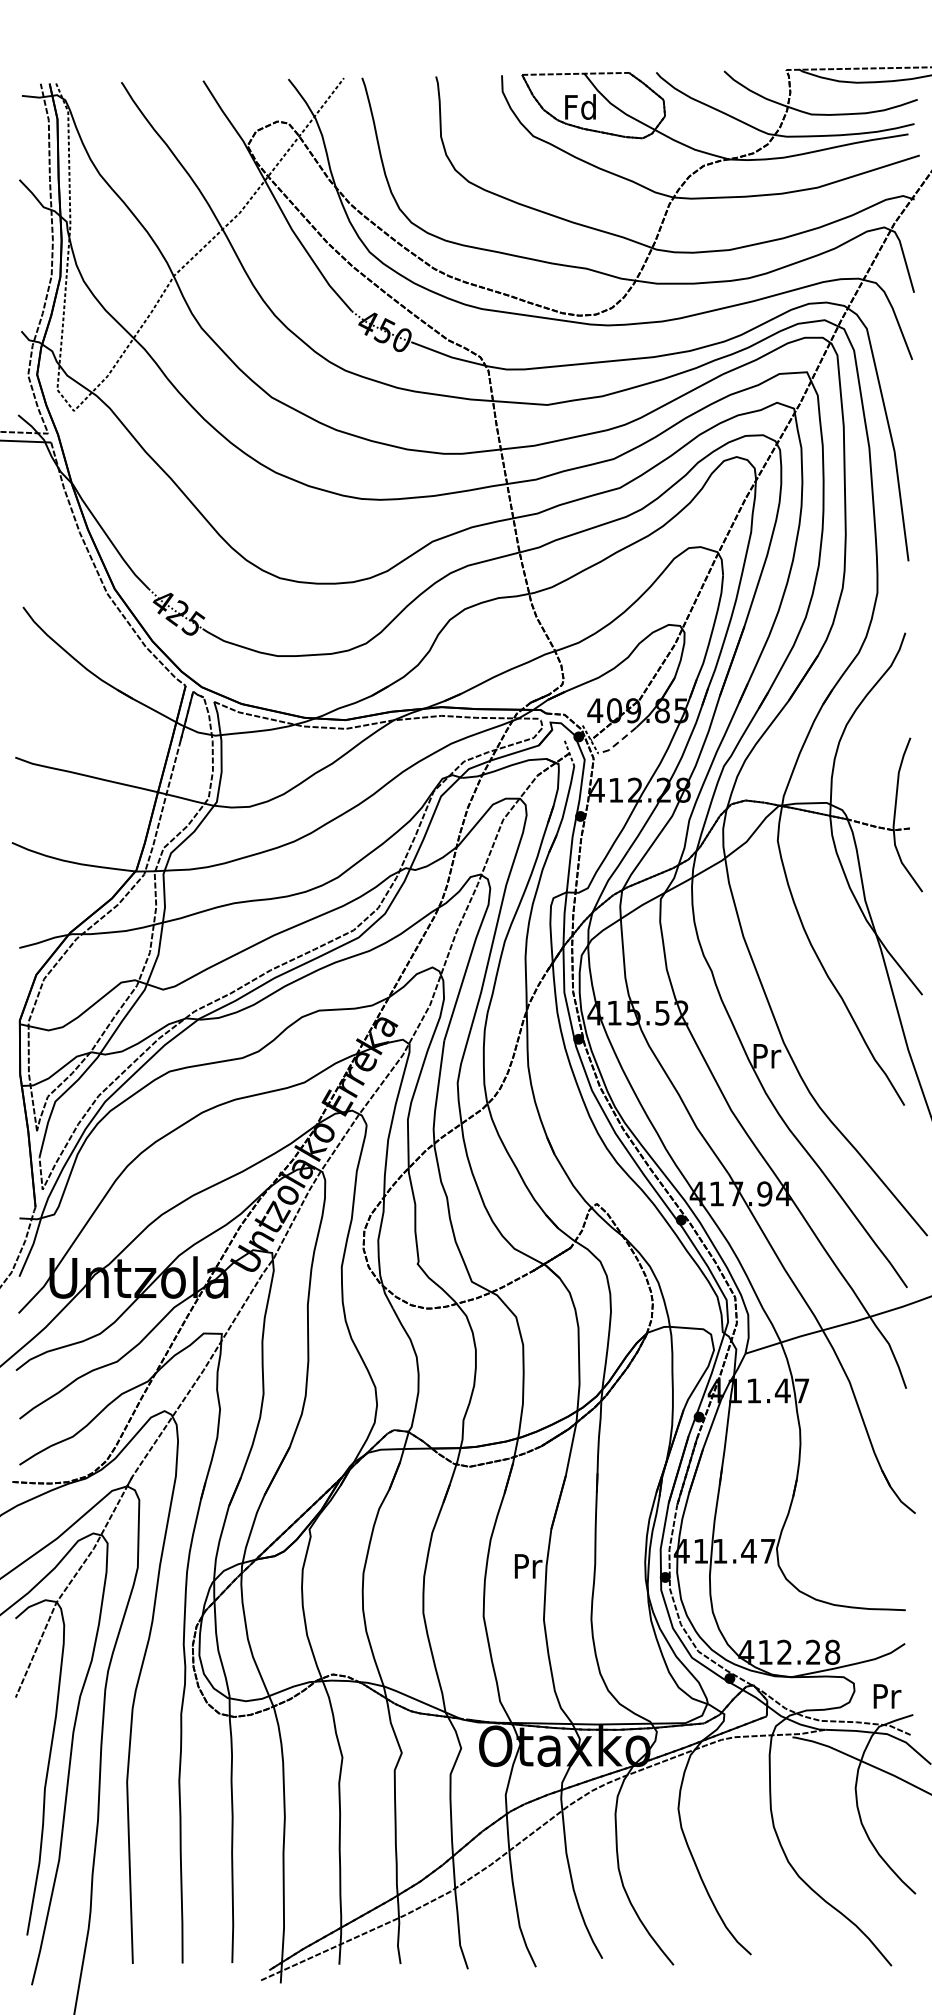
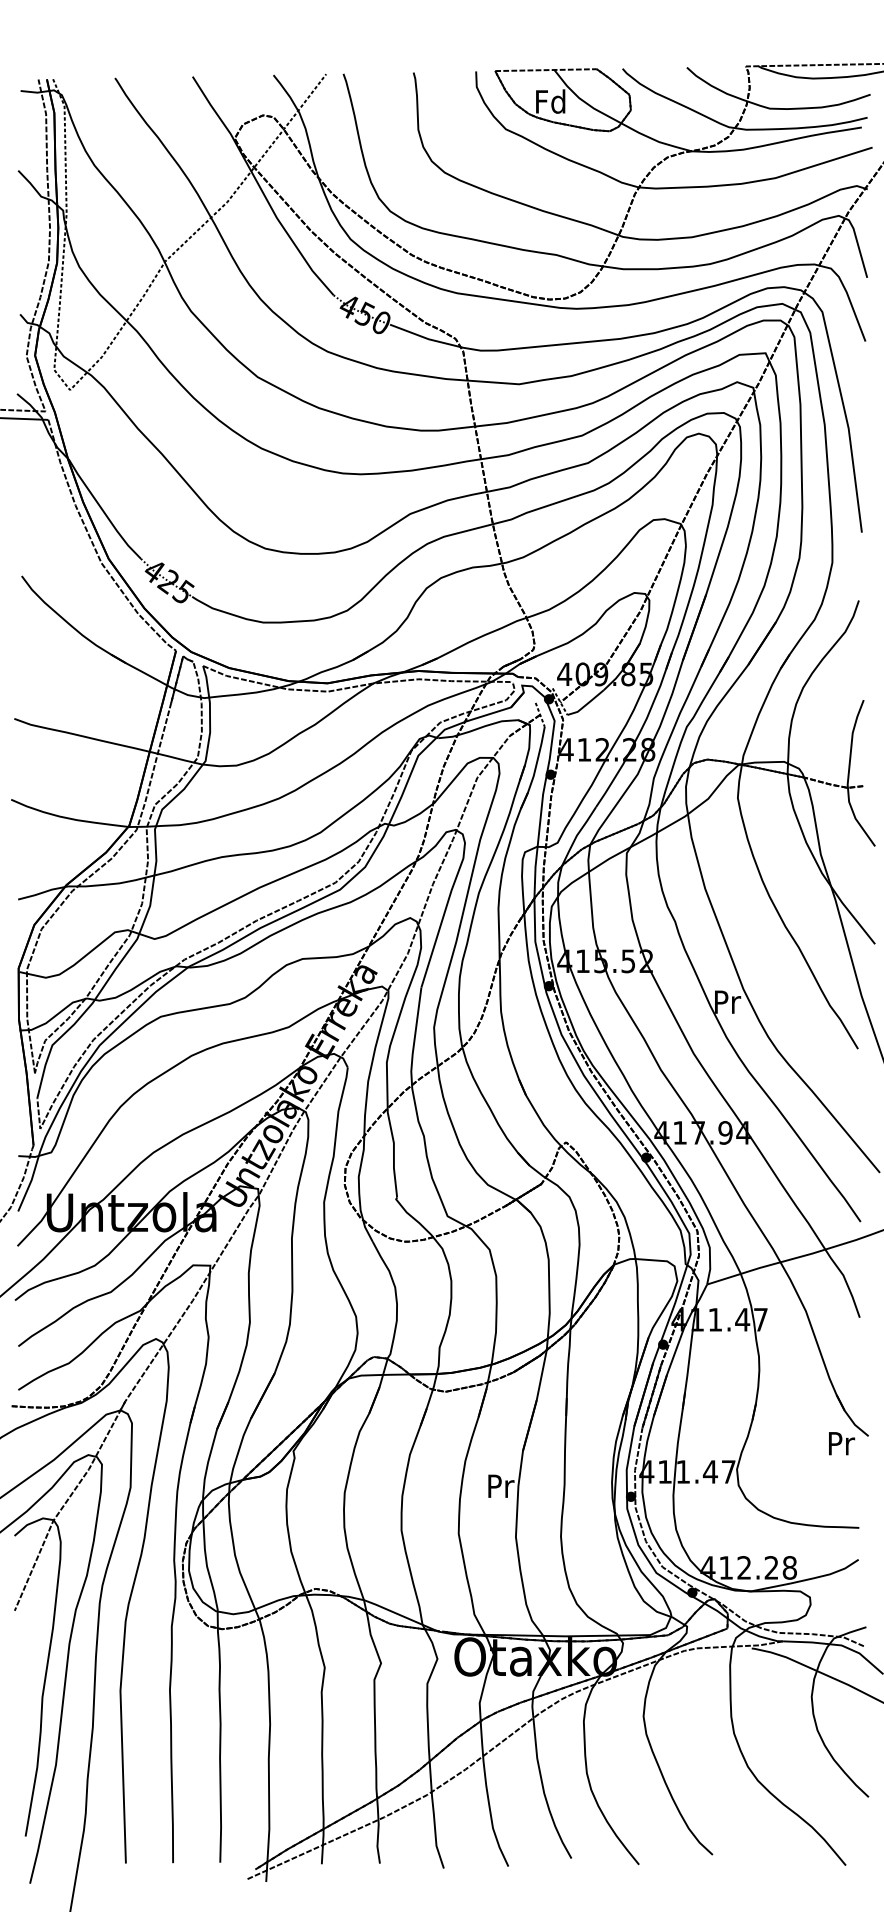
line: (618, 742) -> (586, 704), dashed -> solid
text: (888, 1696) -> (842, 1443), moved

